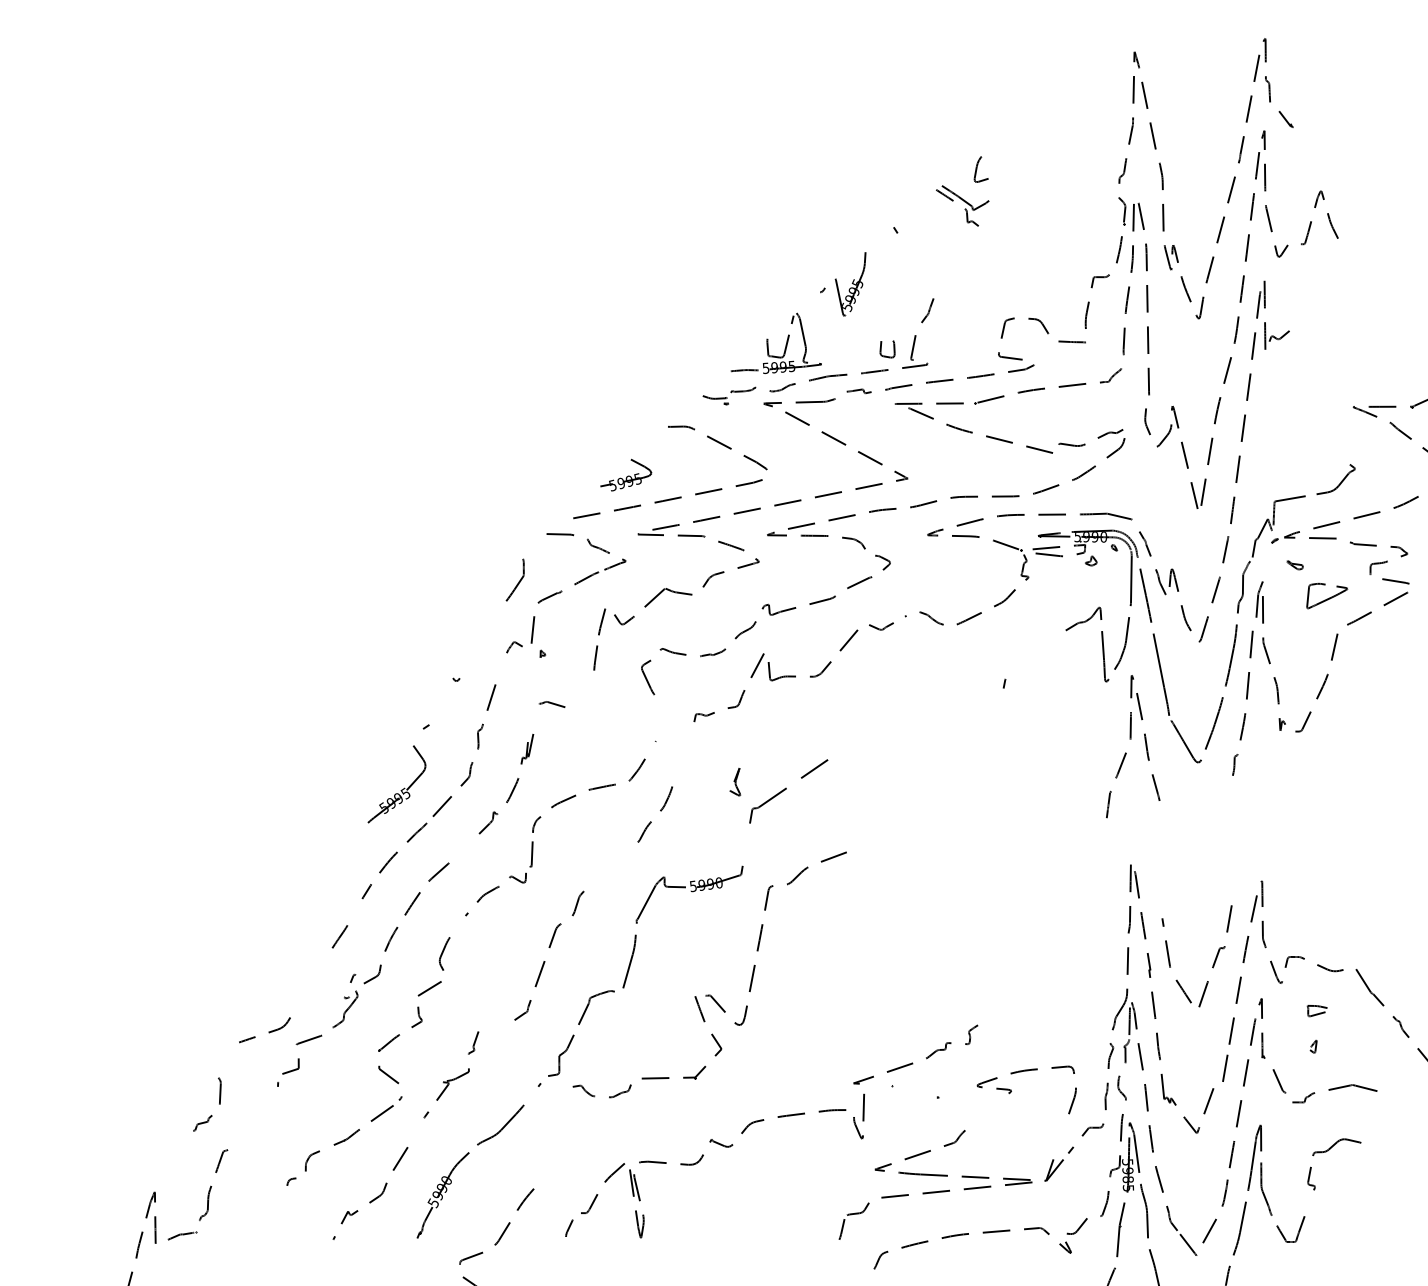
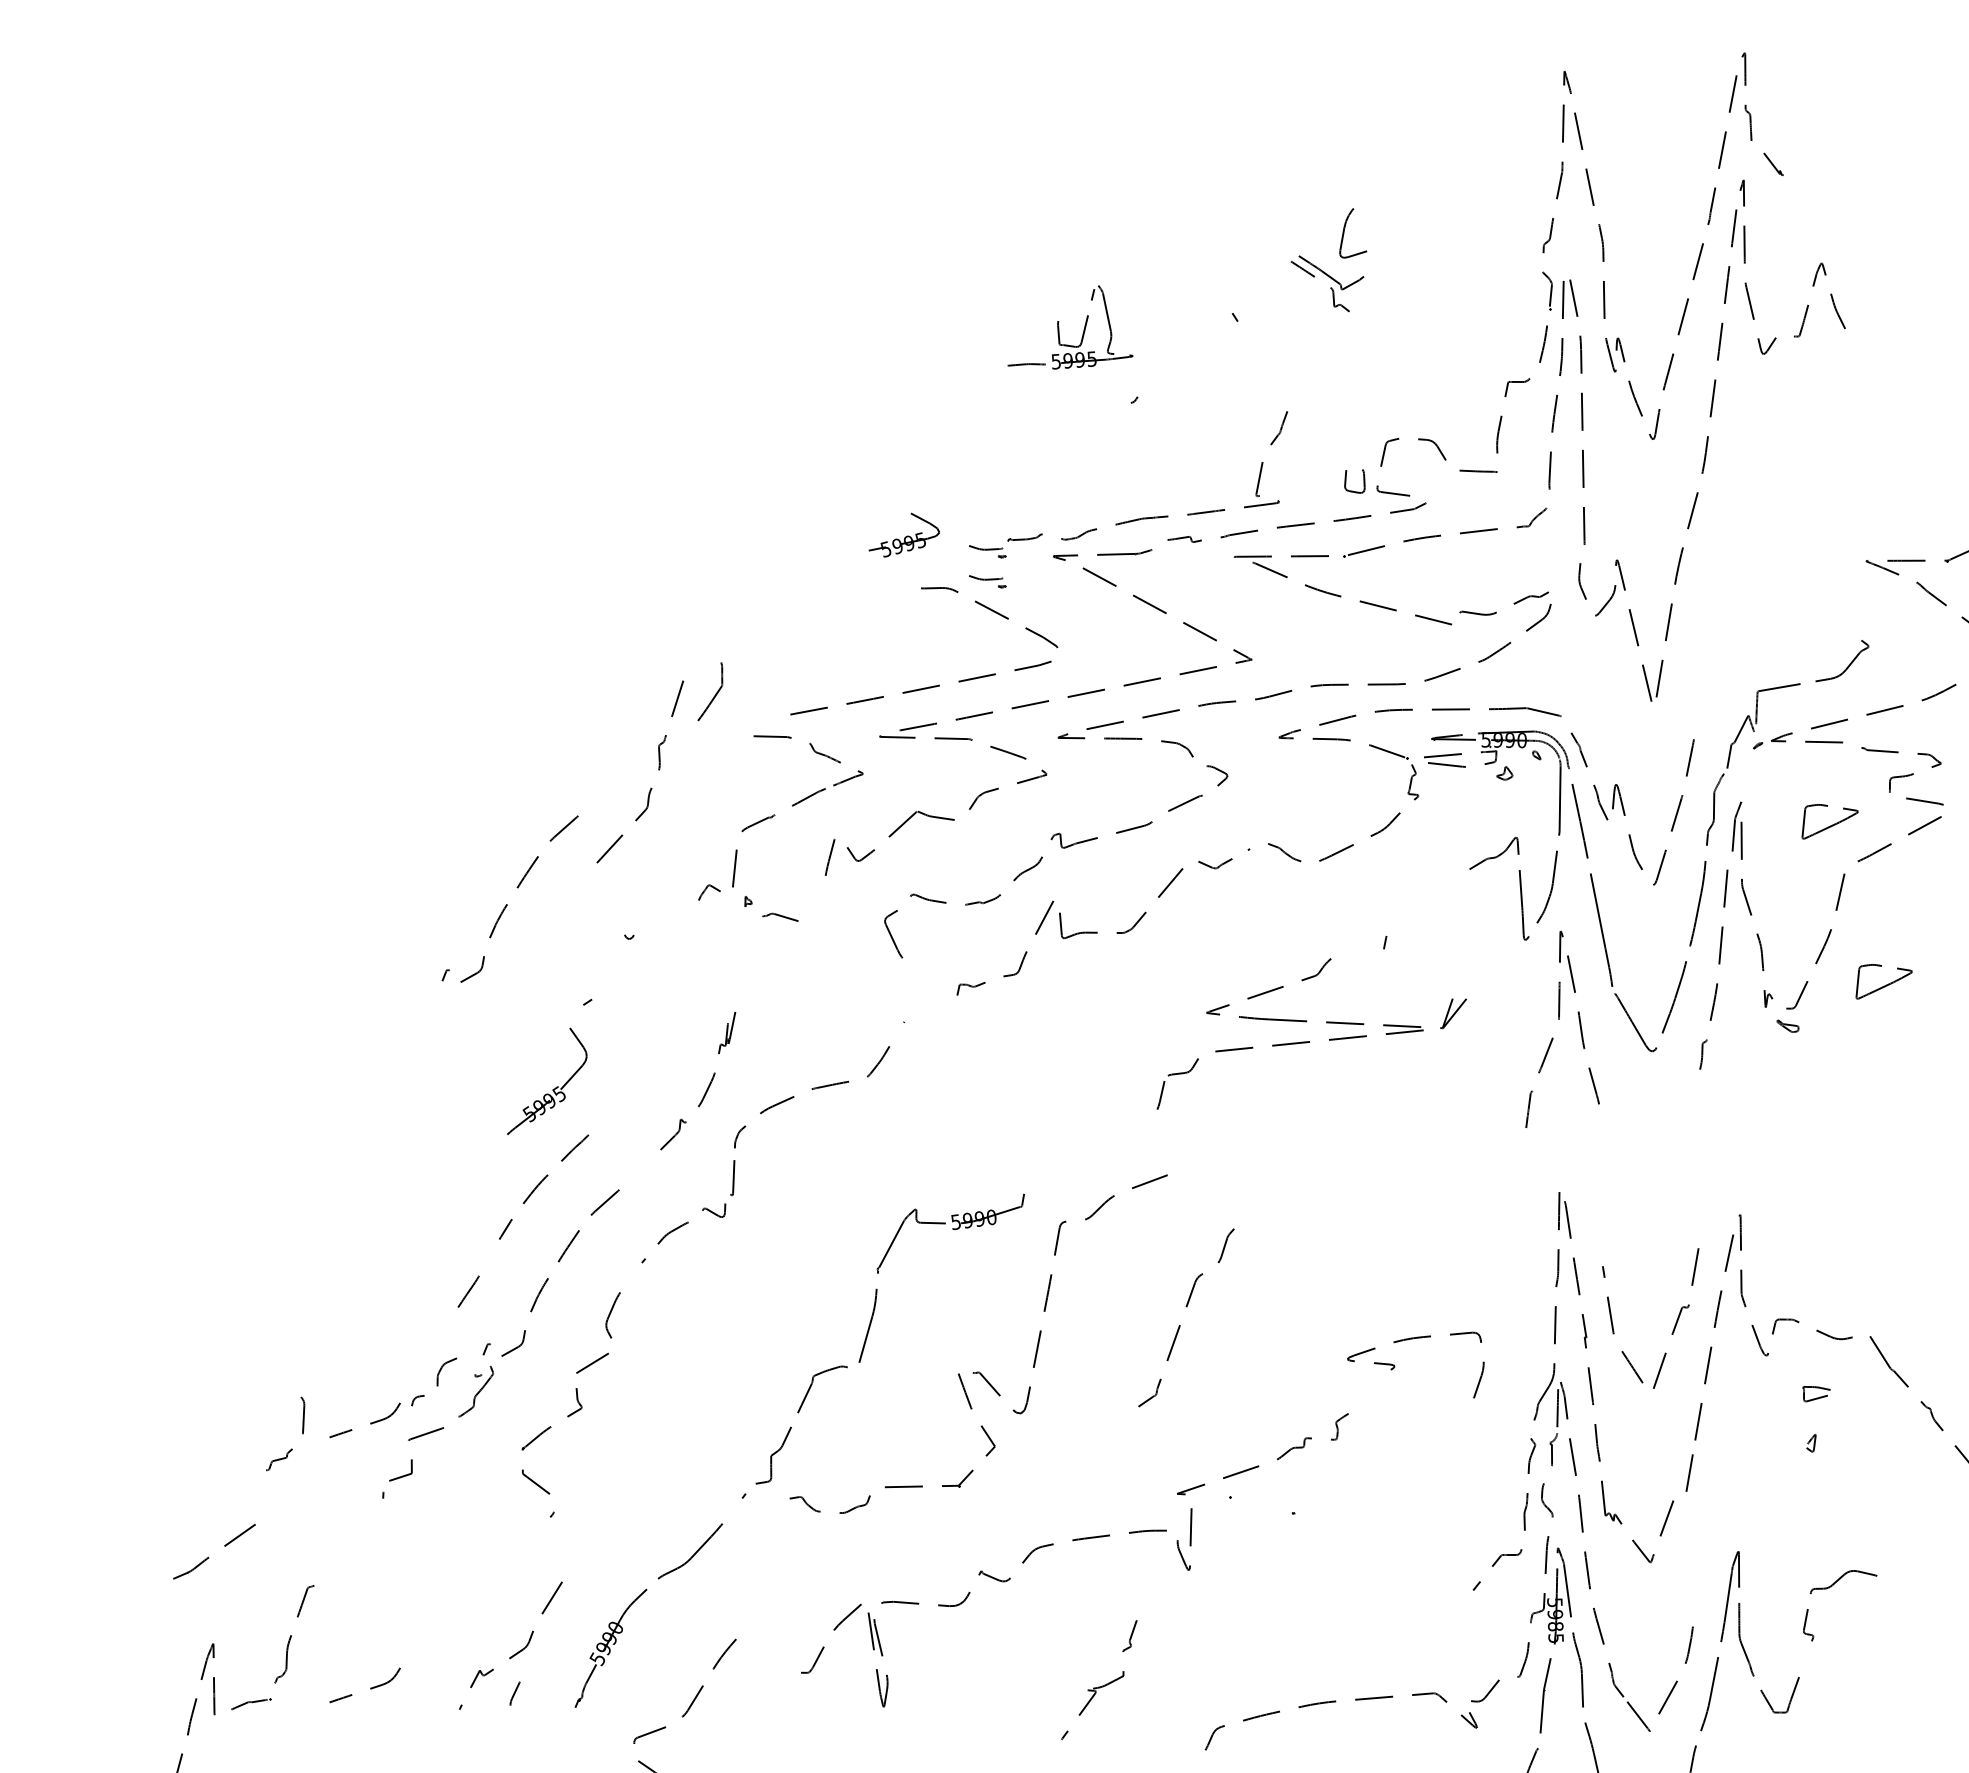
part: (981, 169) -> (1353, 233), size x1.4
part: (850, 284) -> (1172, 391), removed
part: (768, 343) -> (1059, 327), moved
part: (881, 349) -> (1346, 481), moved
curve: (1248, 397) -> (1721, 548), removed
part: (716, 421) -> (987, 581), added
part: (625, 474) -> (903, 534), moved
part: (1294, 564) -> (1787, 1025), moved
curve: (518, 581) -> (715, 693), moved
curve: (368, 656) -> (507, 904), added
line: (595, 658) -> (821, 907), removed
curve: (552, 703) -> (780, 916), moved
part: (1365, 711) -> (1883, 981), added
curve: (477, 749) -> (658, 770), moved
line: (814, 769) -> (1122, 1060), removed
part: (735, 781) -> (1013, 1077), removed
curve: (766, 803) -> (1056, 1107), removed
curve: (660, 811) -> (910, 1118), removed
part: (549, 948) -> (1186, 1307), moved
part: (451, 1075) -> (1099, 1680), moved
curve: (1012, 1091) -> (1395, 1366), moved
part: (1311, 1093) -> (1808, 1507), removed
curve: (211, 1115) -> (291, 1448), moved
part: (359, 1128) -> (208, 1556), moved
curve: (305, 1167) -> (436, 1381), moved
part: (949, 1190) -> (1309, 1041), moved
curve: (268, 1223) -> (370, 1687), added
line: (568, 1228) -> (514, 1693), moved

